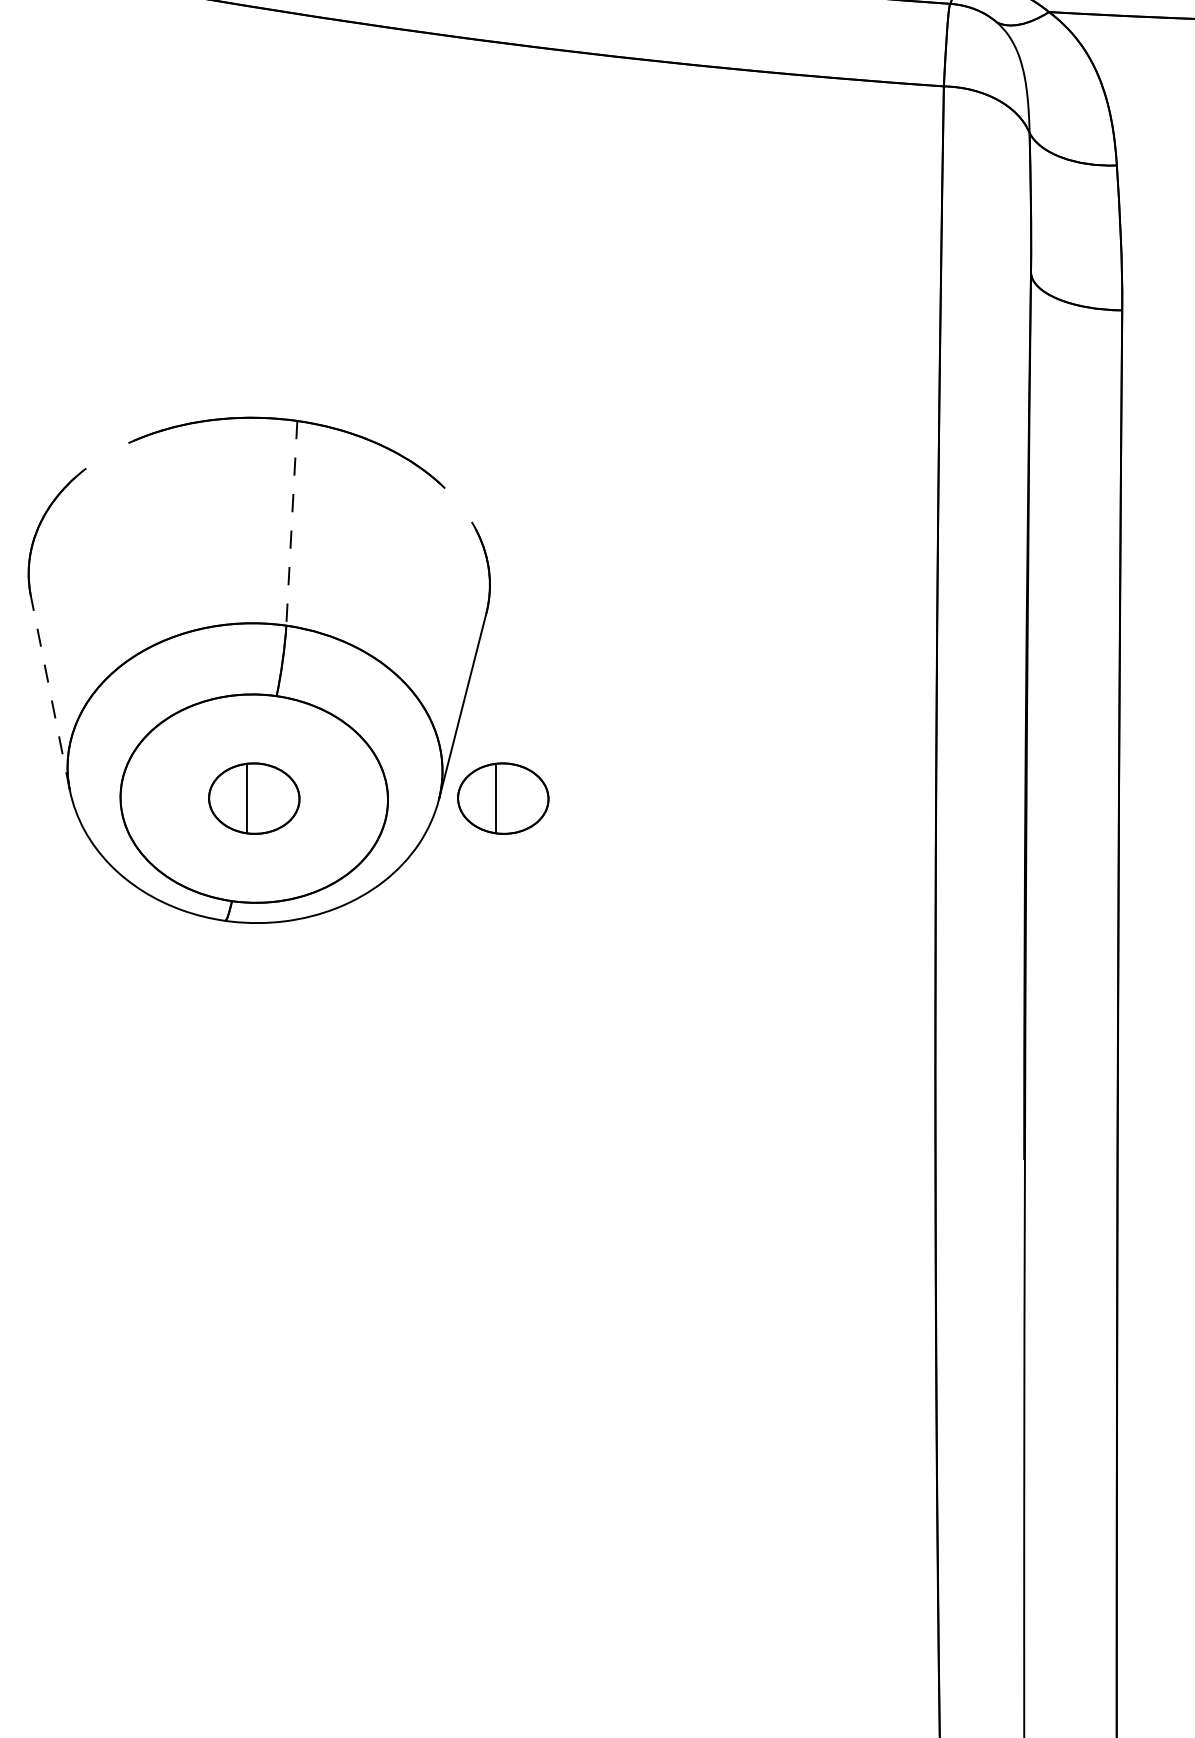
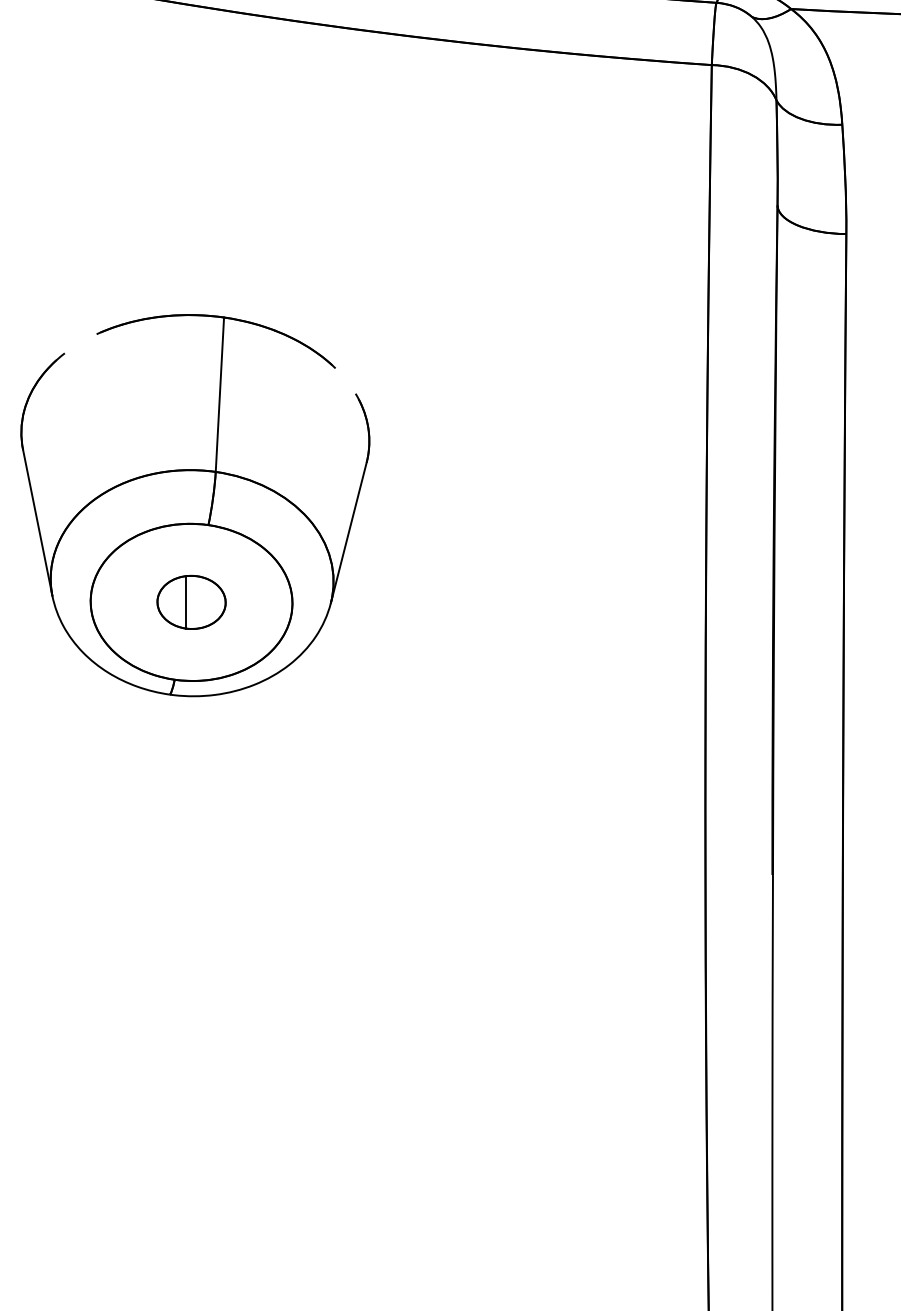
line: (291, 523) -> (219, 394), dashed -> solid
line: (50, 693) -> (37, 523), dashed -> solid
part: (503, 798) -> (379, 602), removed

